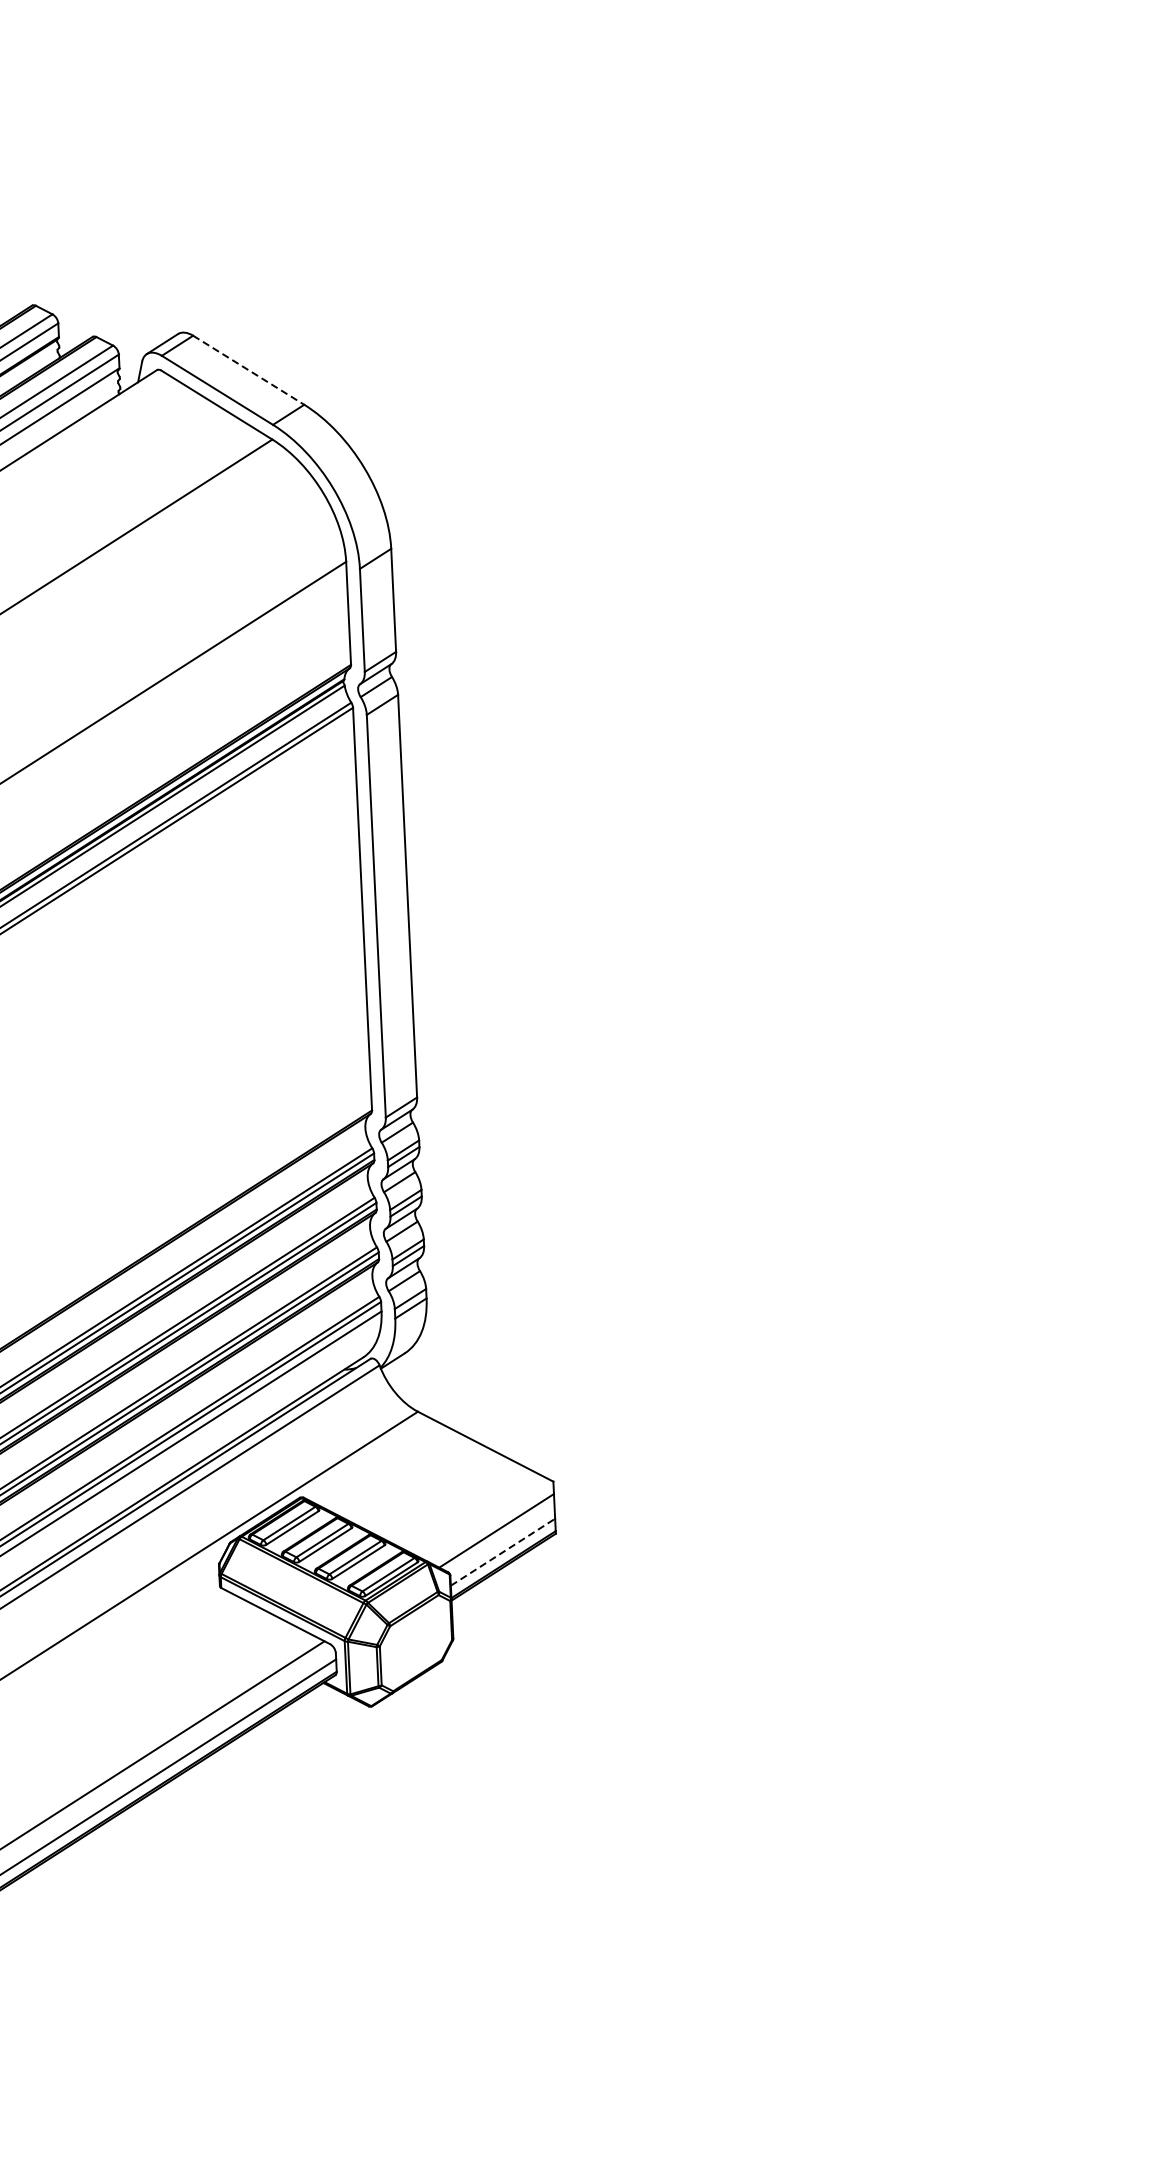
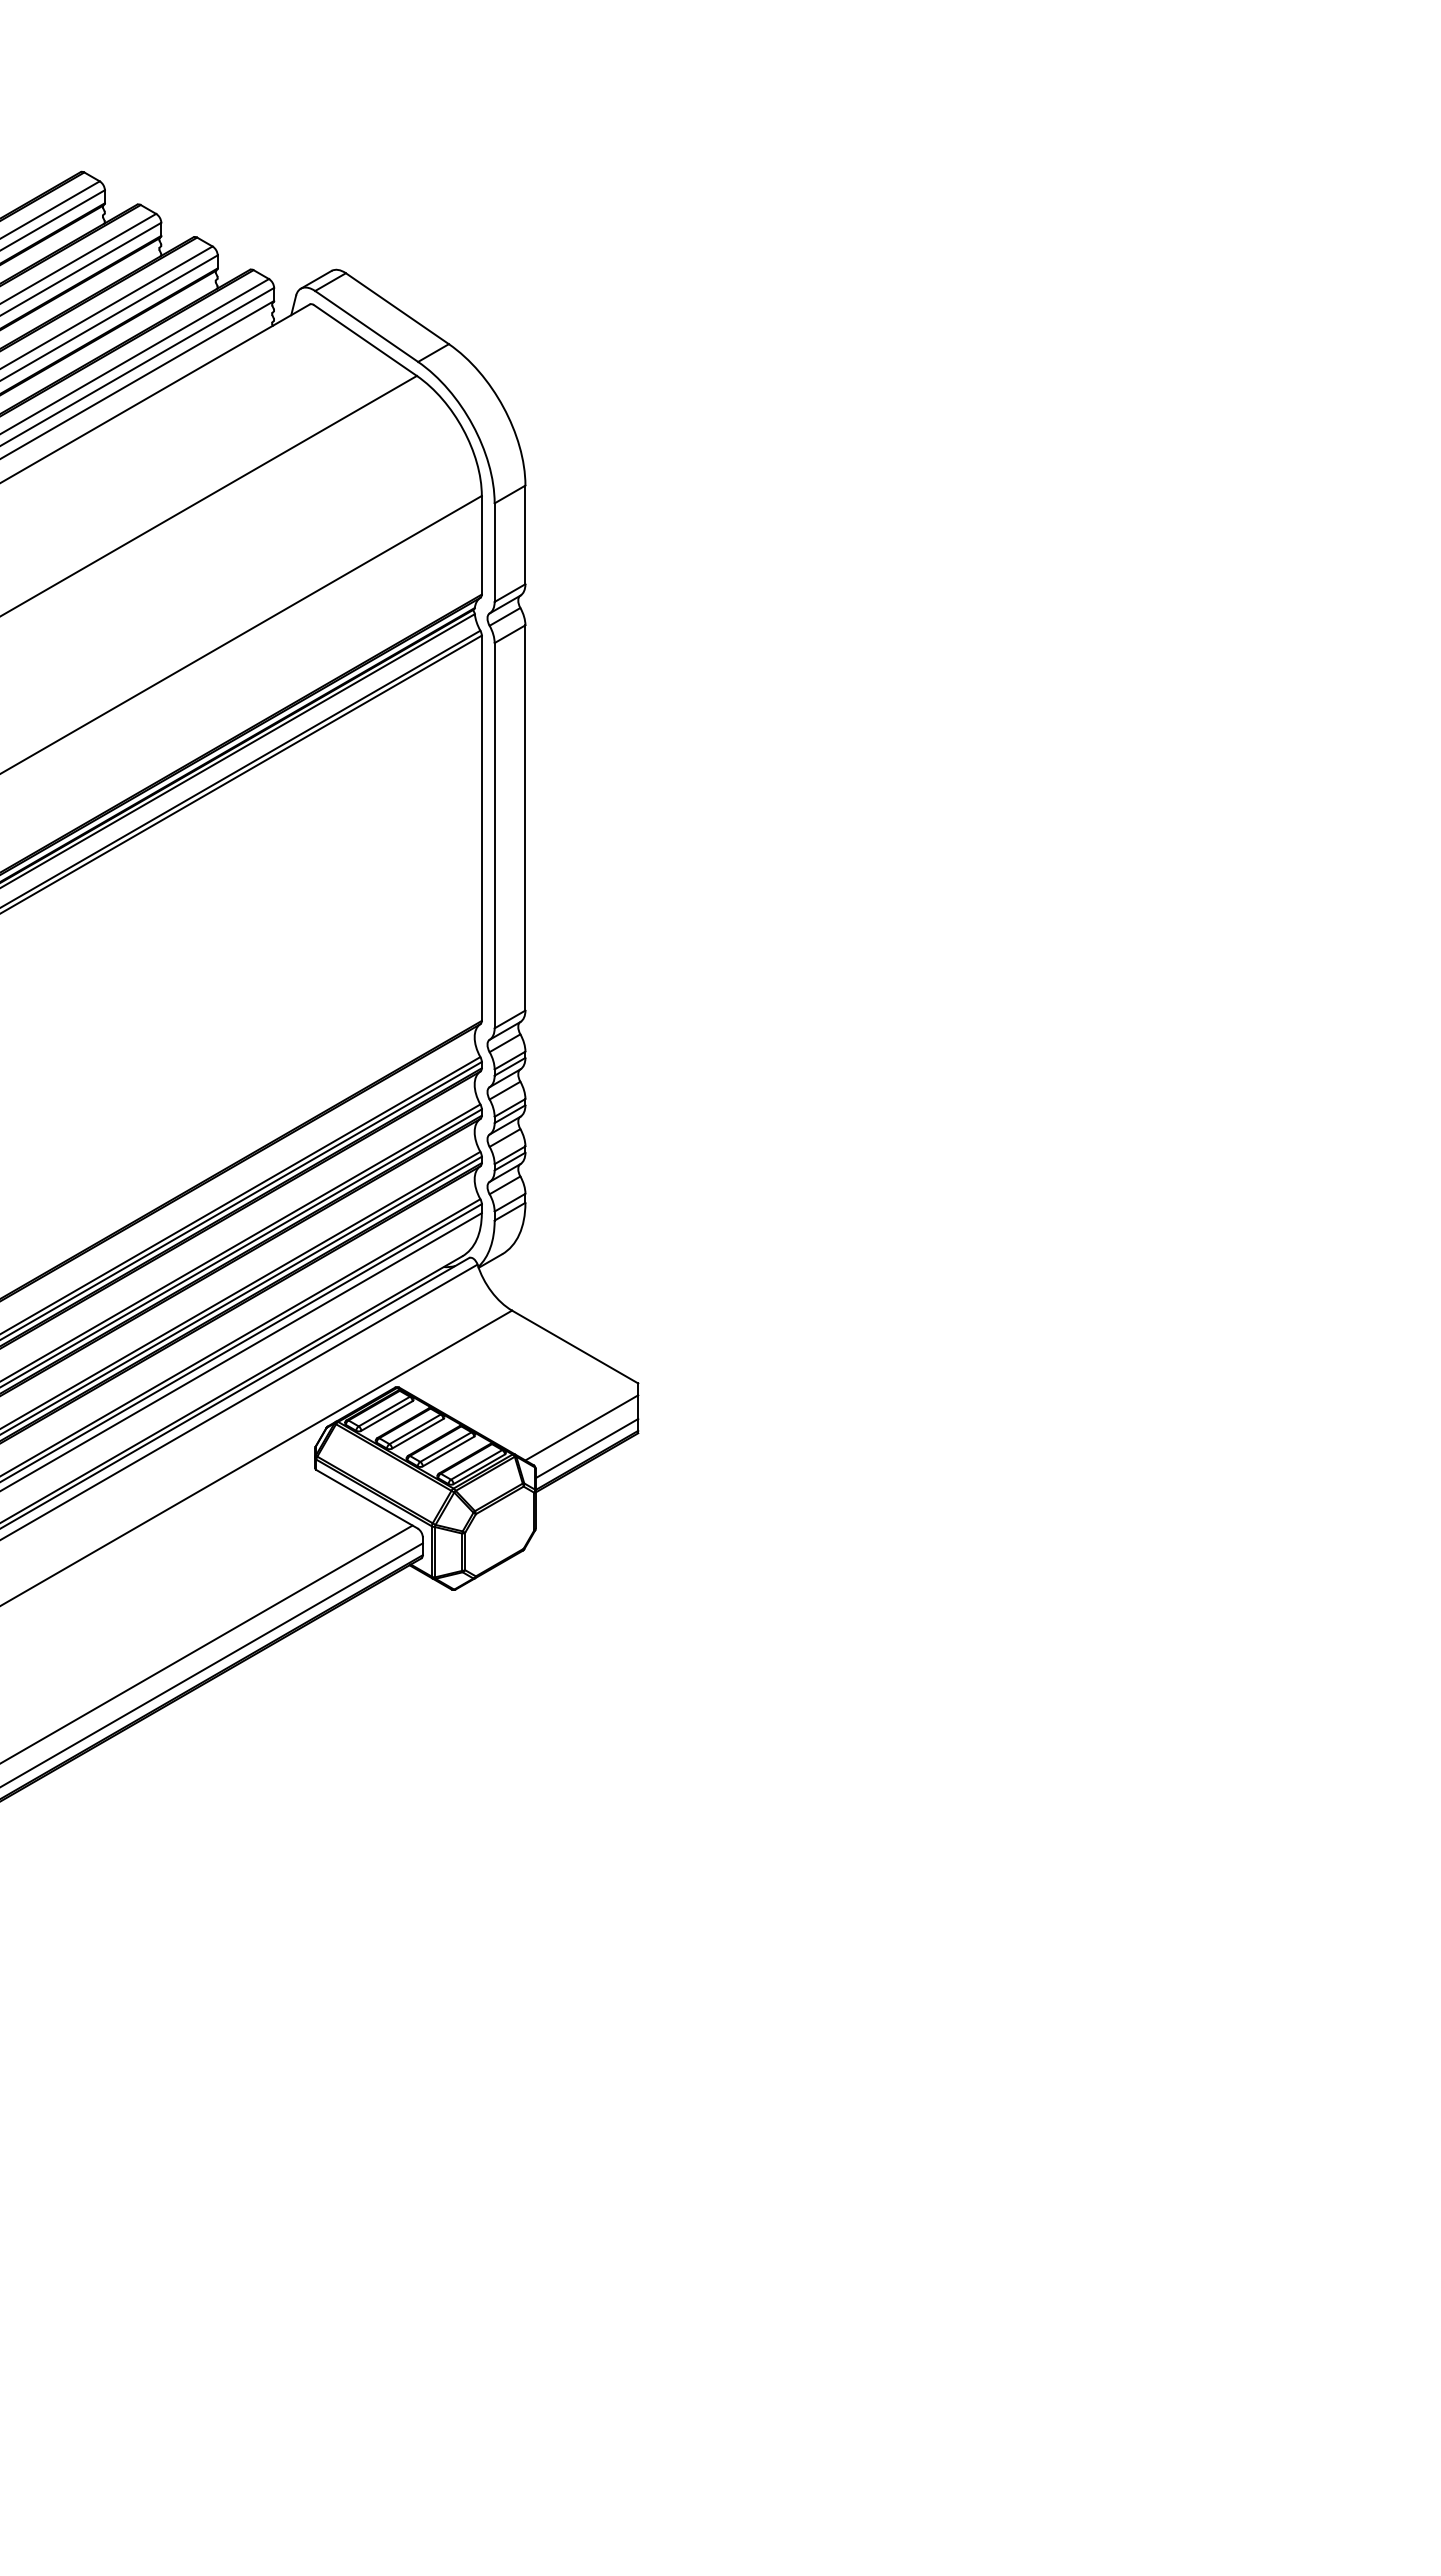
line: (248, 370) -> (397, 308), dashed -> solid
line: (503, 1552) -> (587, 1448), dashed -> solid

